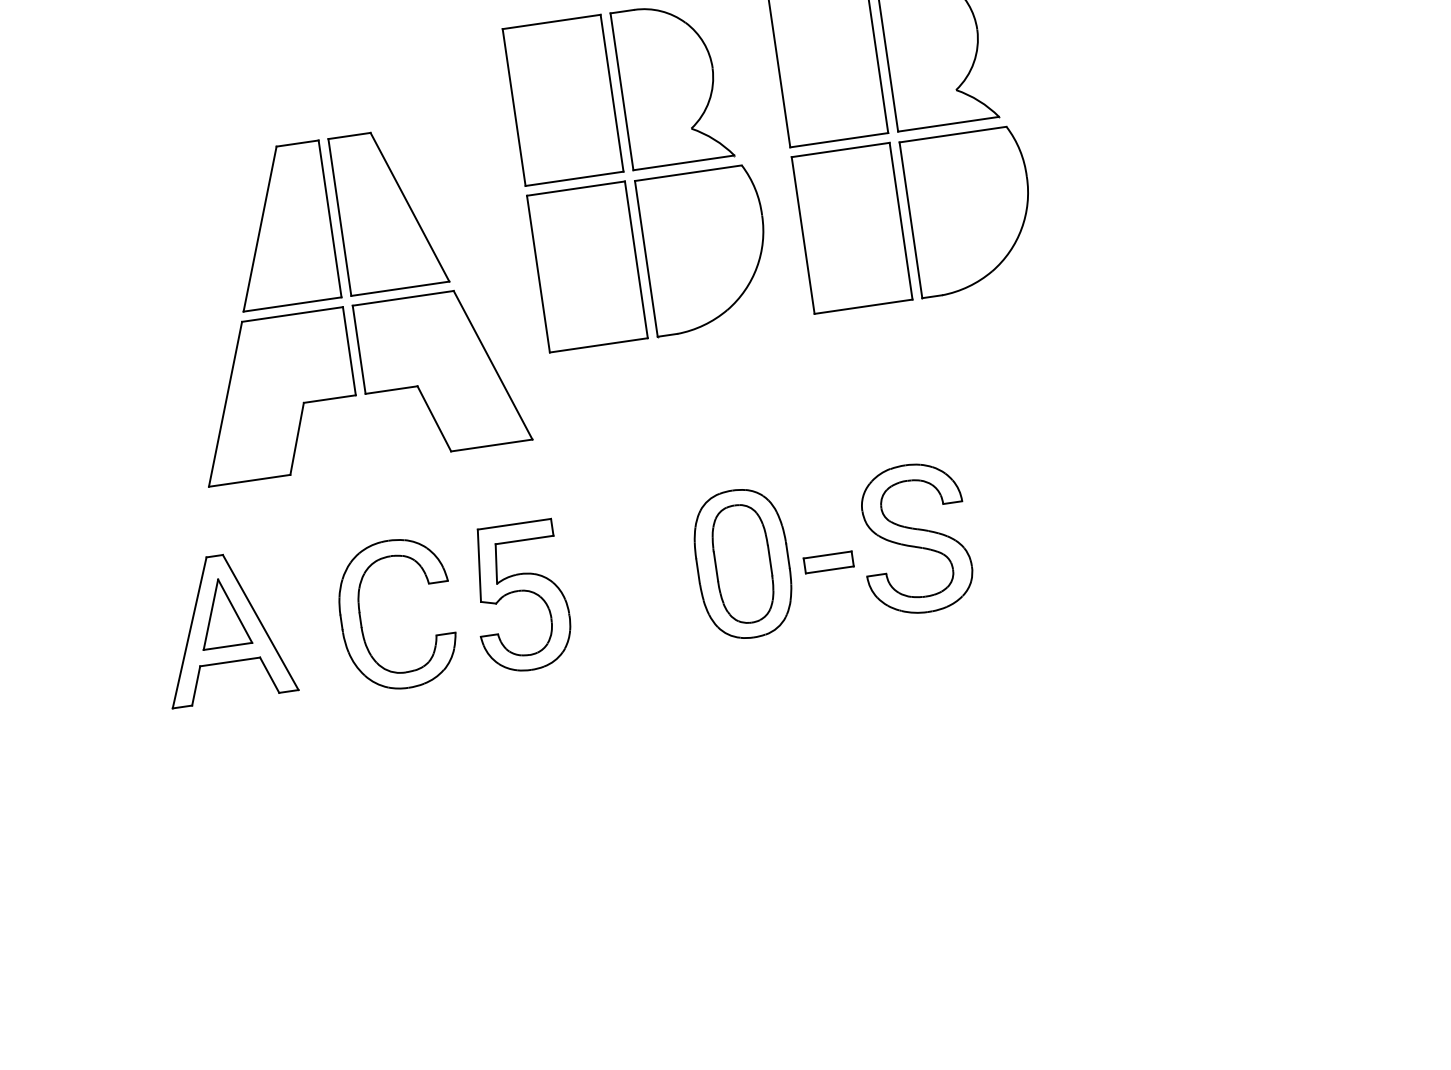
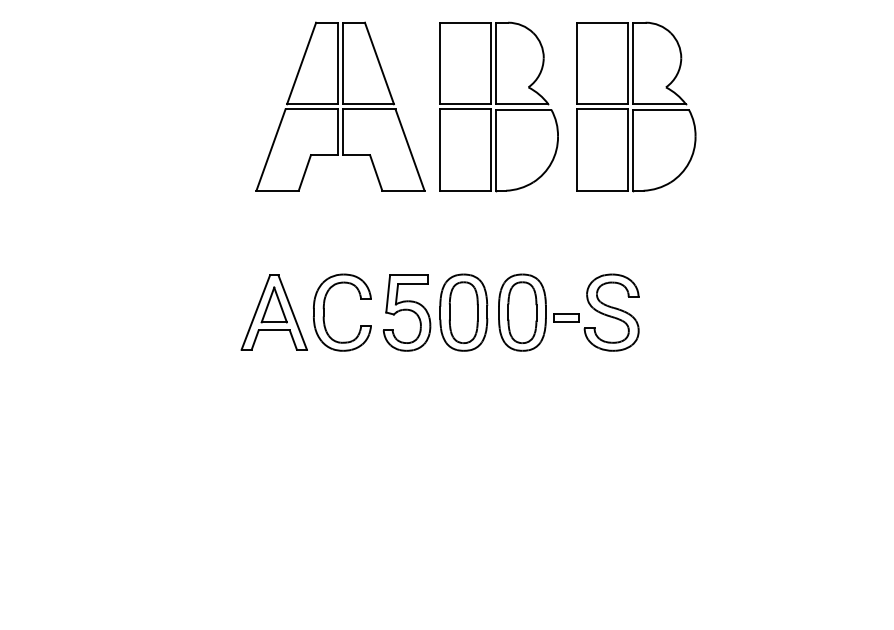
part: (347, 301) -> (340, 106), moved
part: (629, 580) -> (463, 312), added
part: (223, 627) -> (273, 312), moved

